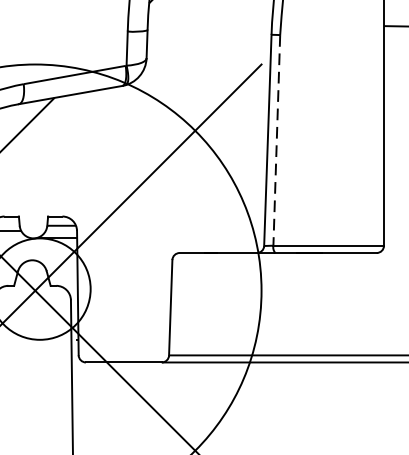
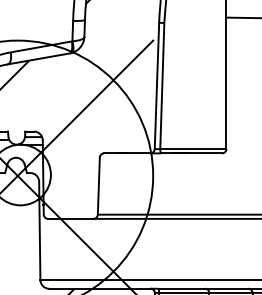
line: (277, 139) -> (162, 85), dashed -> solid

